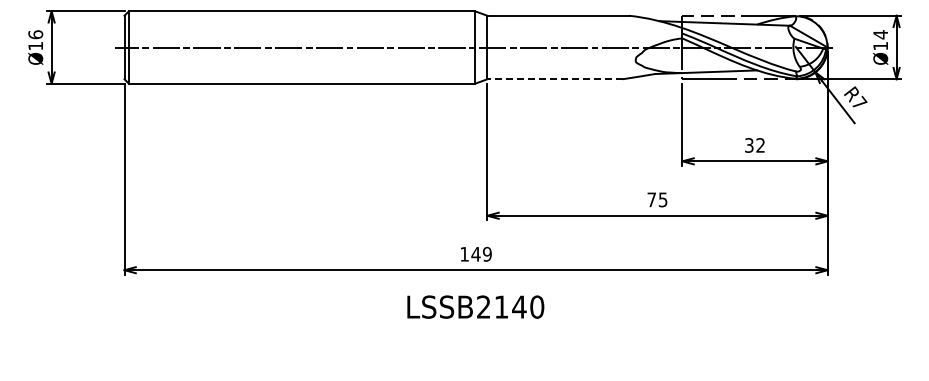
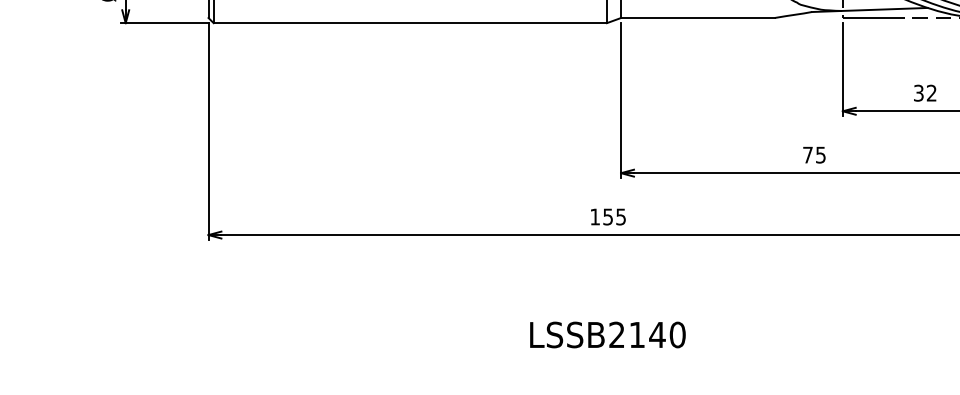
line: (555, 79) -> (698, 18), dashed -> solid
text: (481, 253) -> (614, 216), 149 -> 155
text: (475, 306) -> (607, 334), moved

